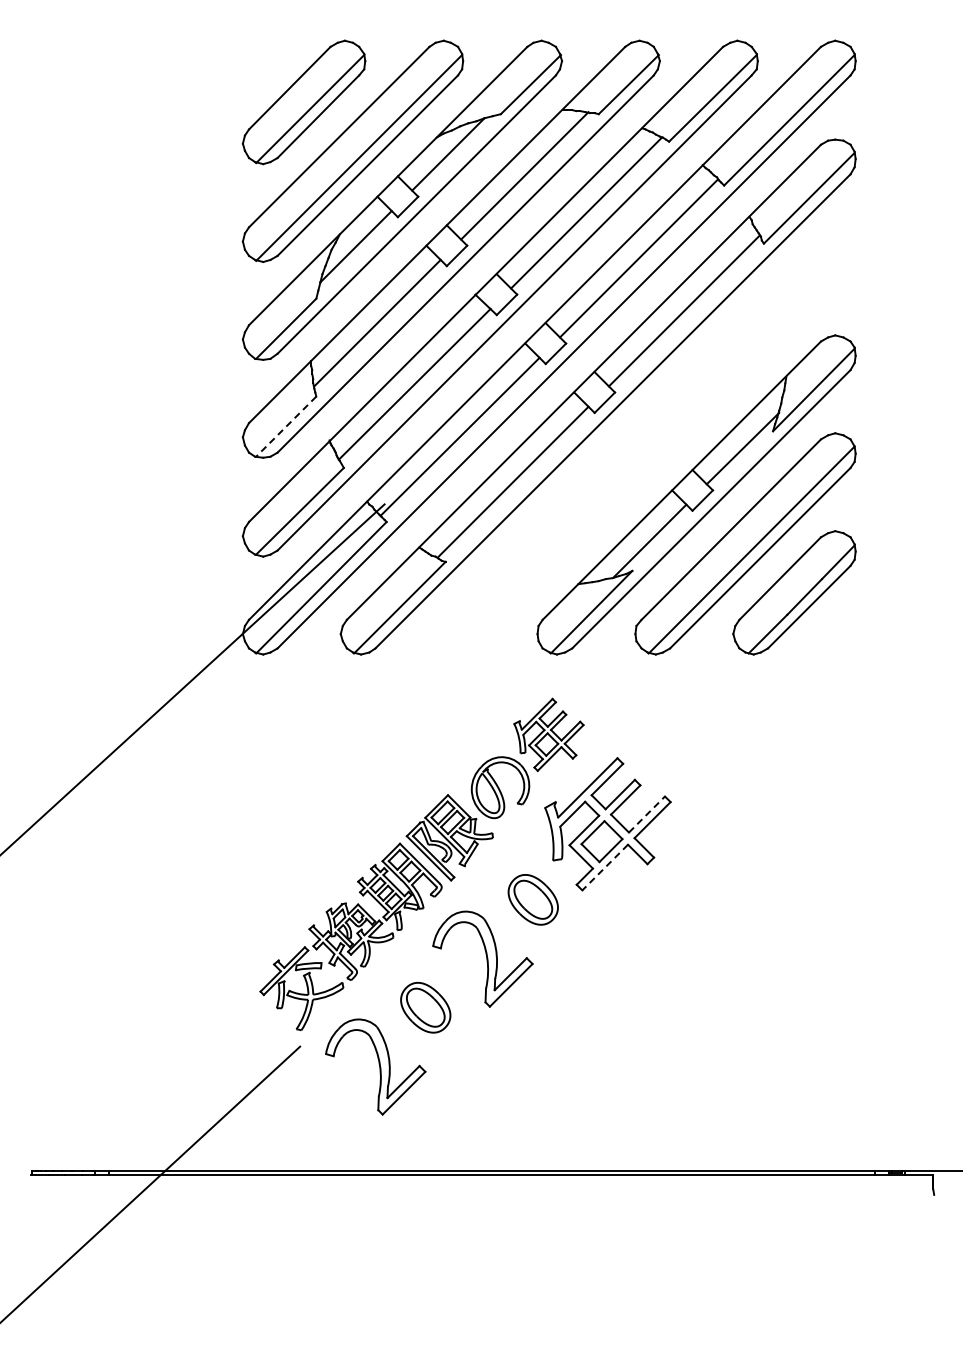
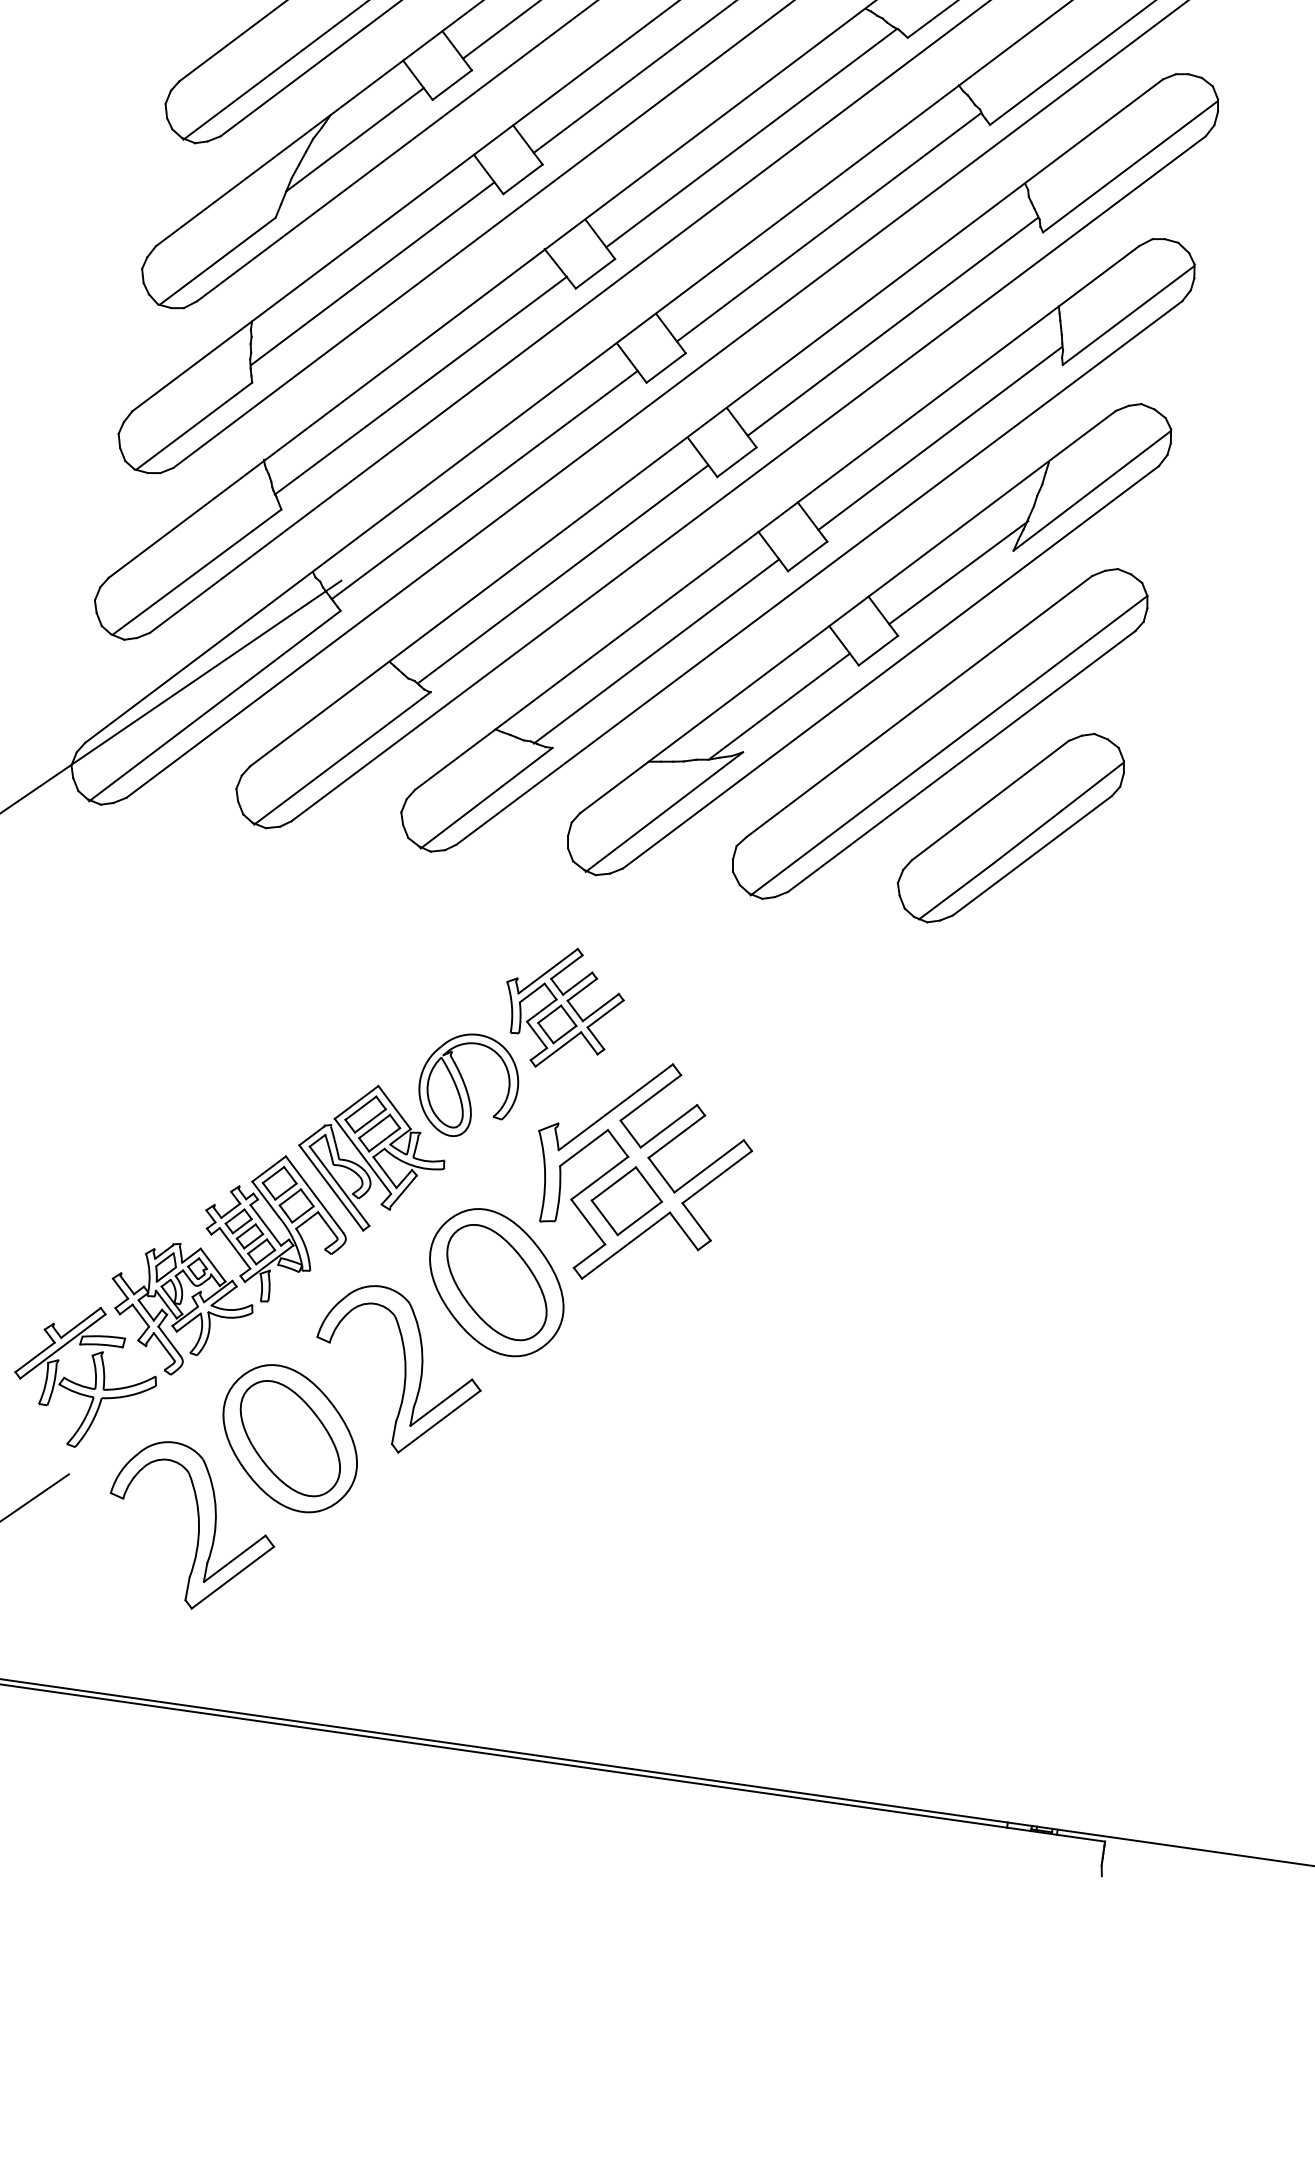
line: (286, 426) -> (194, 425), dashed -> solid
part: (646, 445) -> (796, 544), added
line: (647, 814) -> (710, 1166), dashed -> solid
line: (604, 867) -> (624, 1245), dashed -> solid
part: (533, 899) -> (497, 1282), size x1.67
part: (425, 1007) -> (289, 1438), size x1.67

